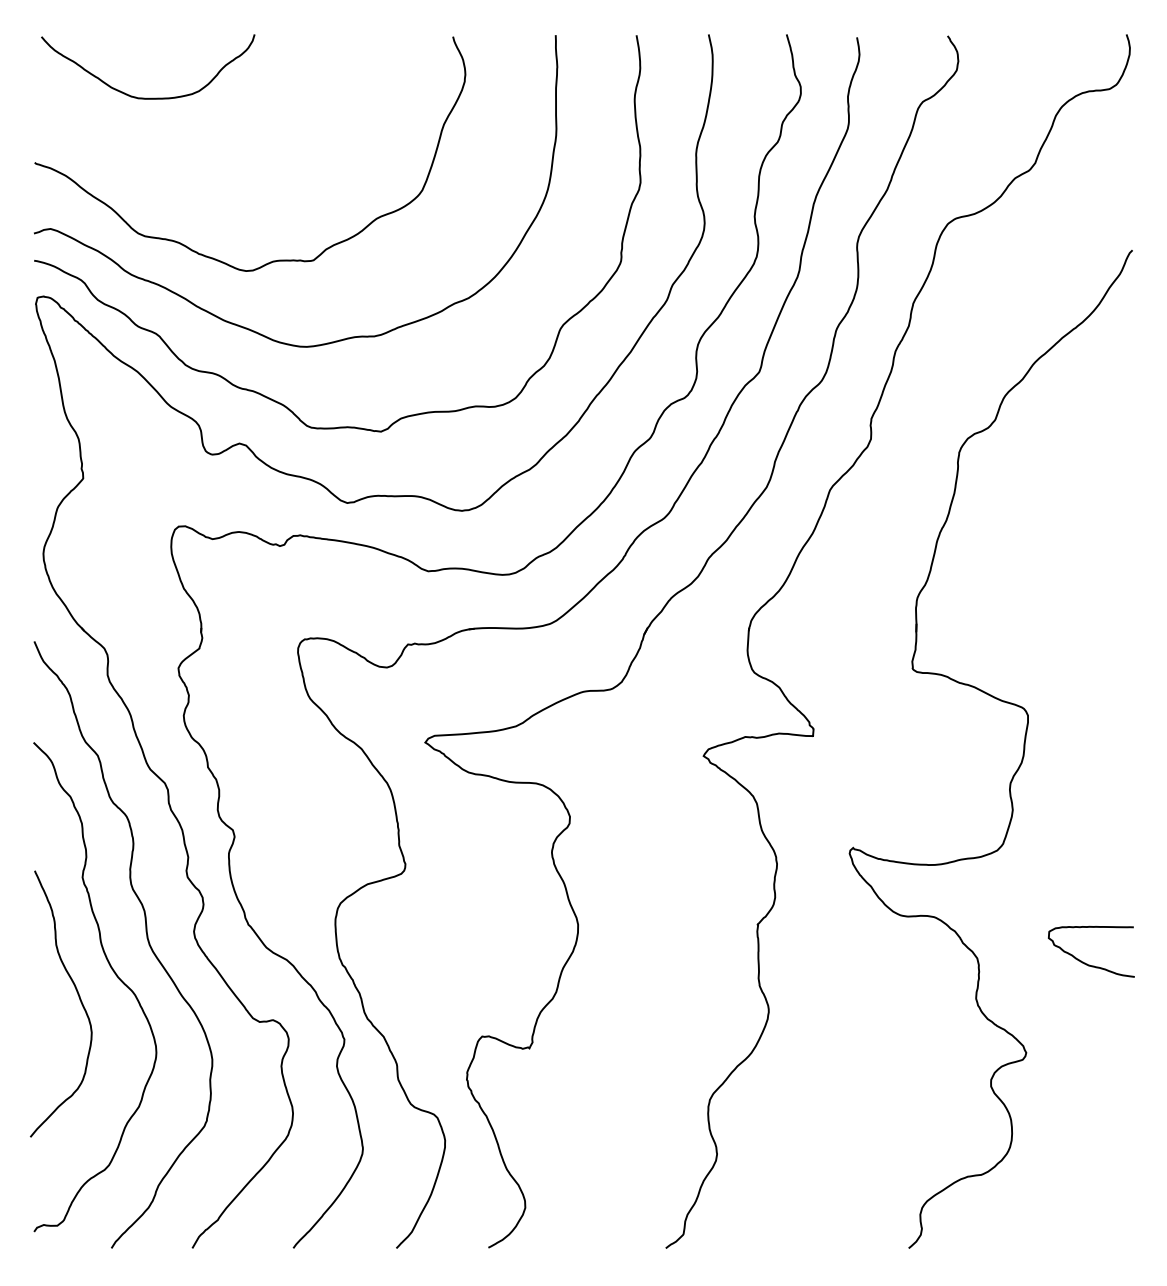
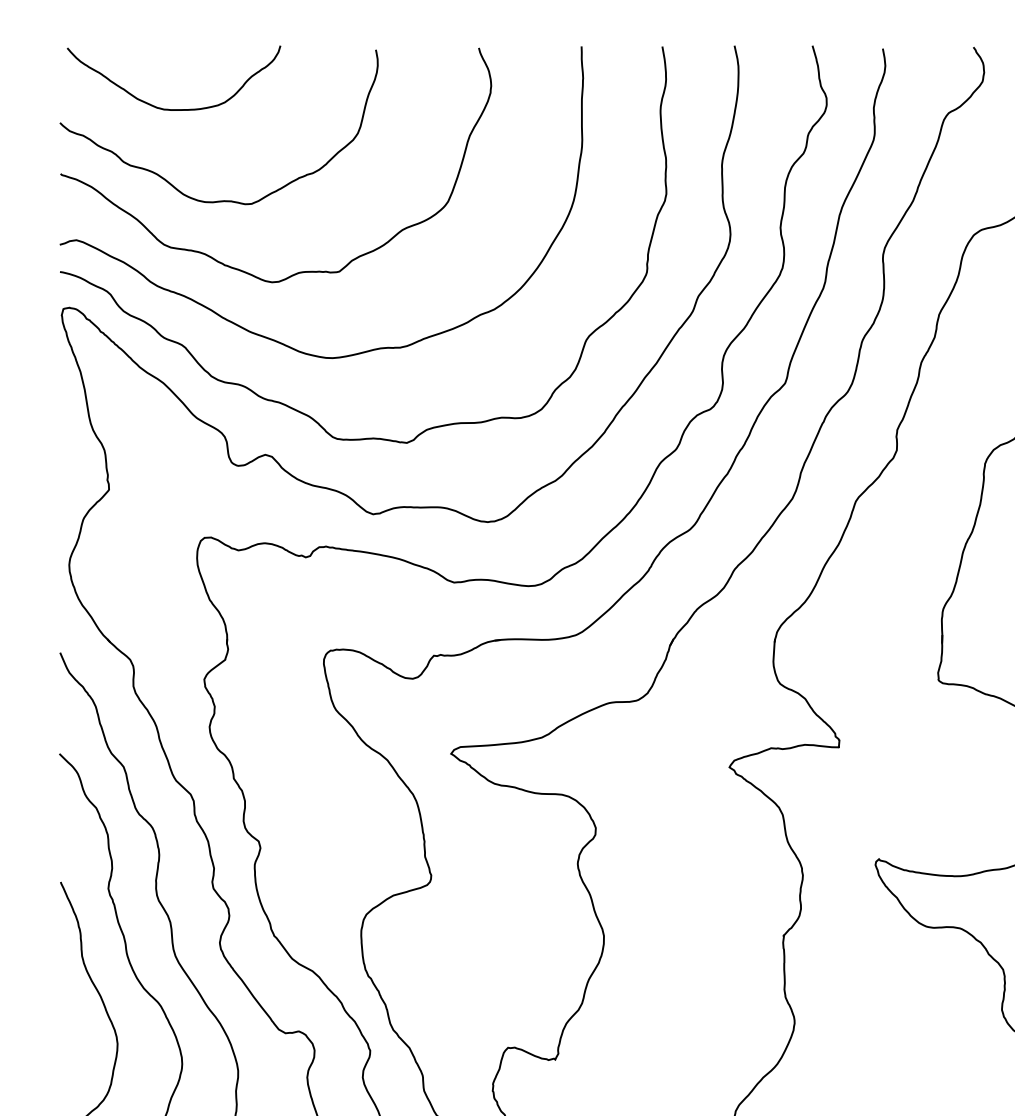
curve: (147, 173) -> (173, 184), added

